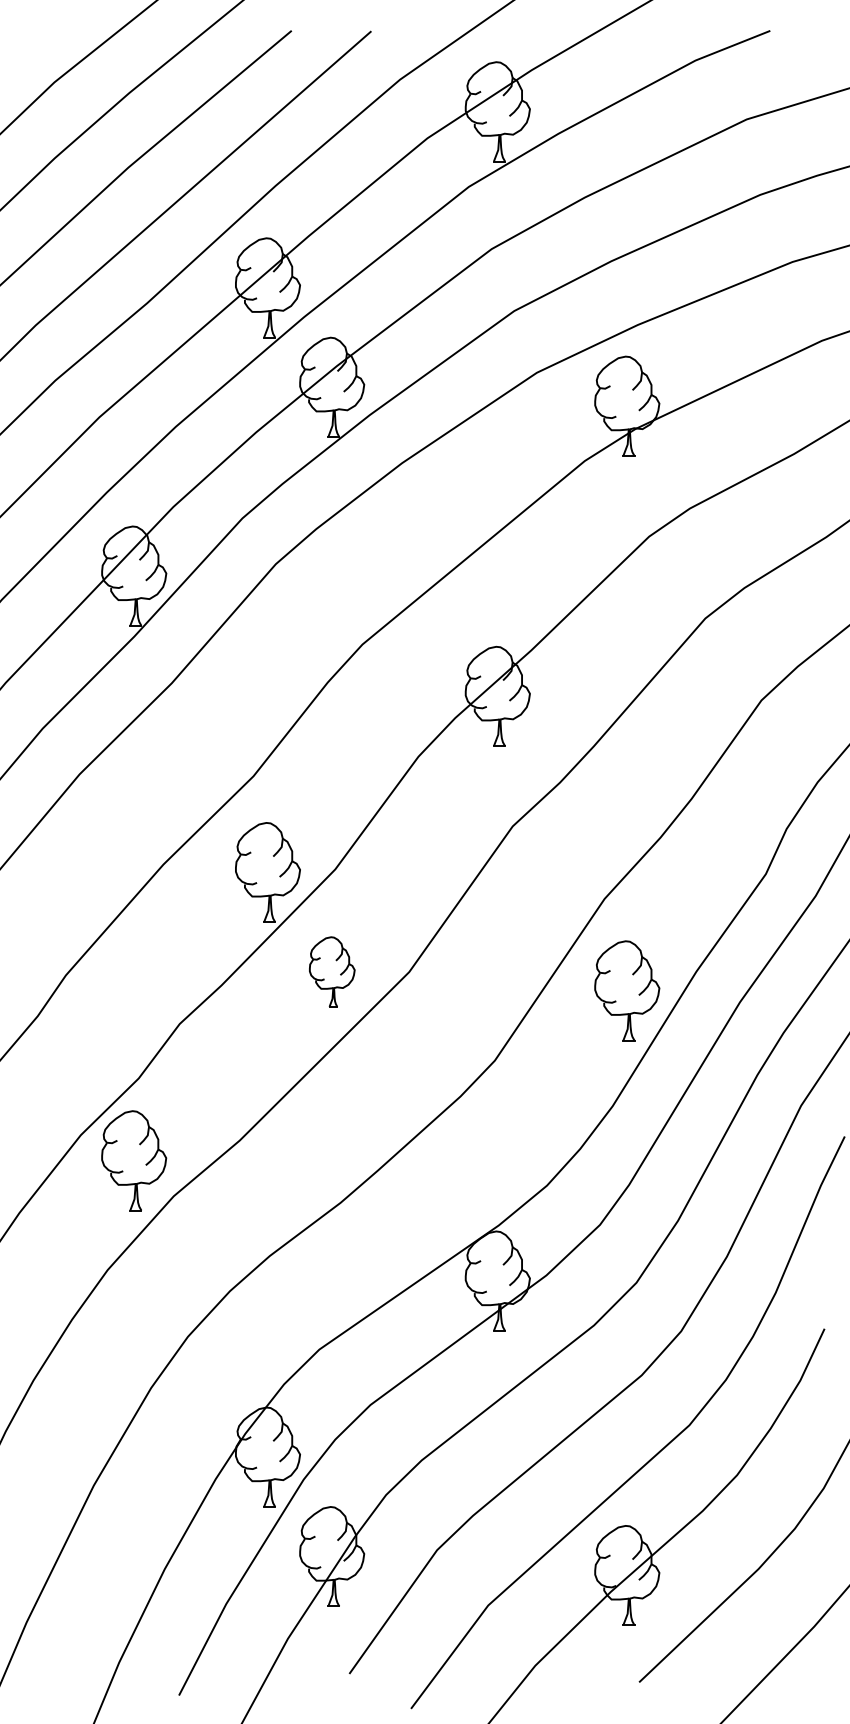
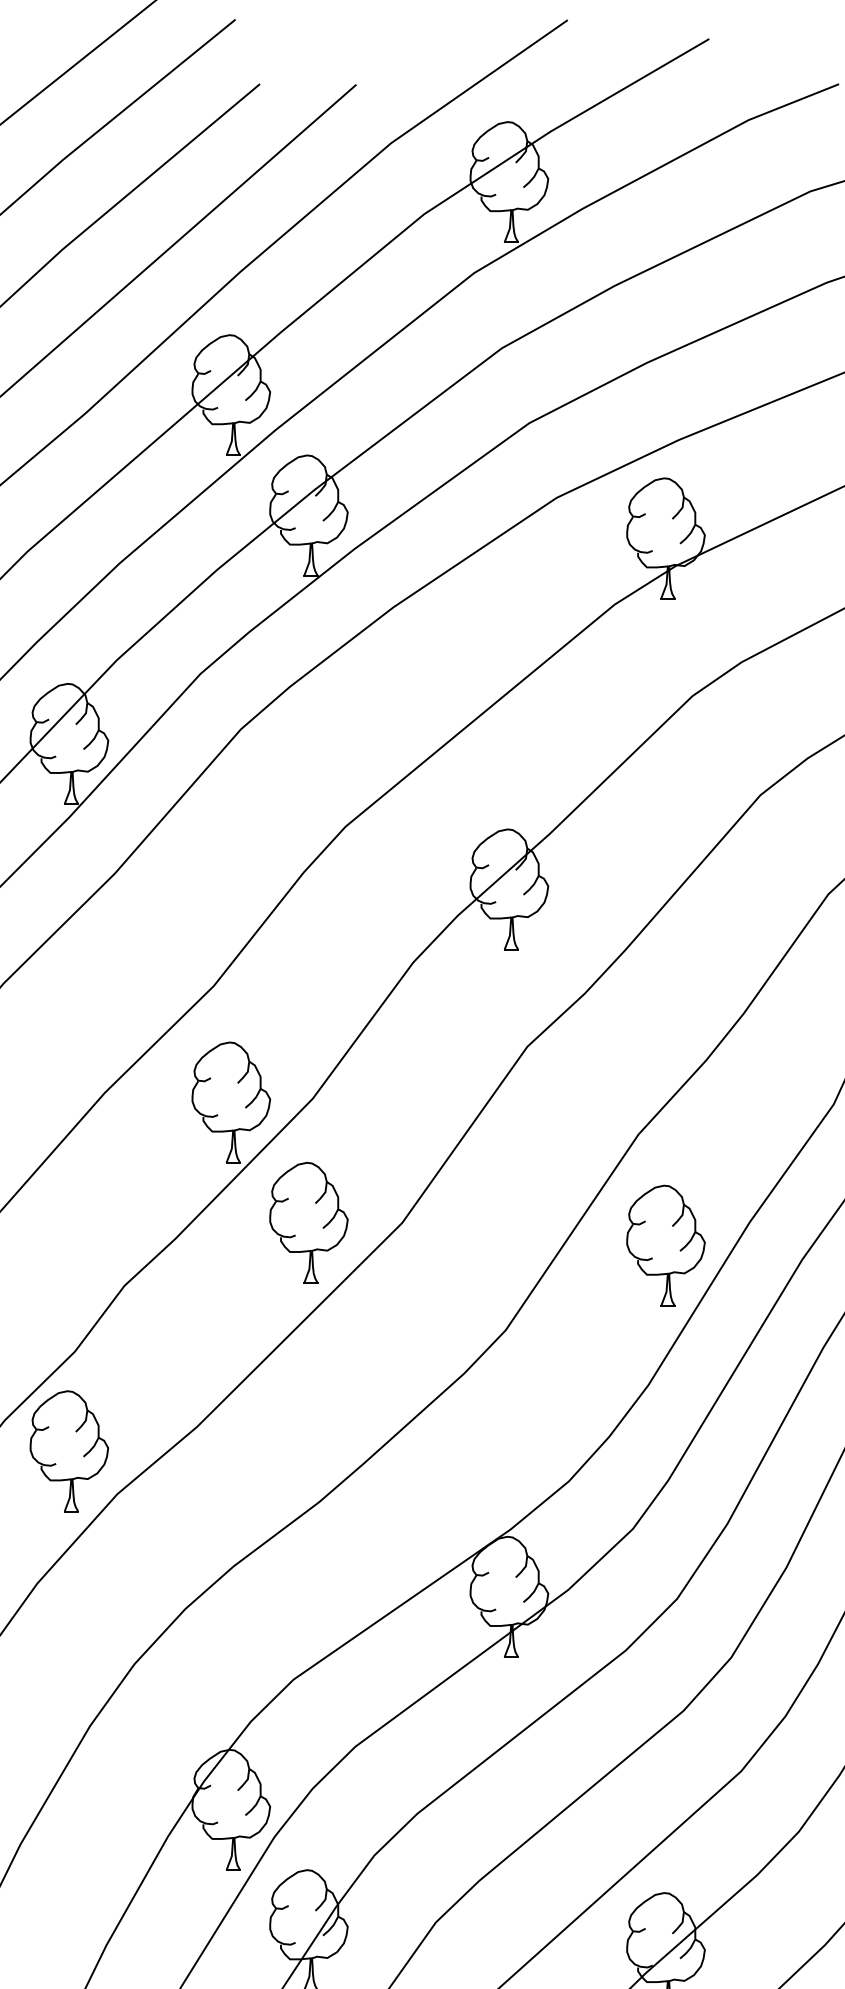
part: (332, 971) -> (309, 1222), size x1.43

